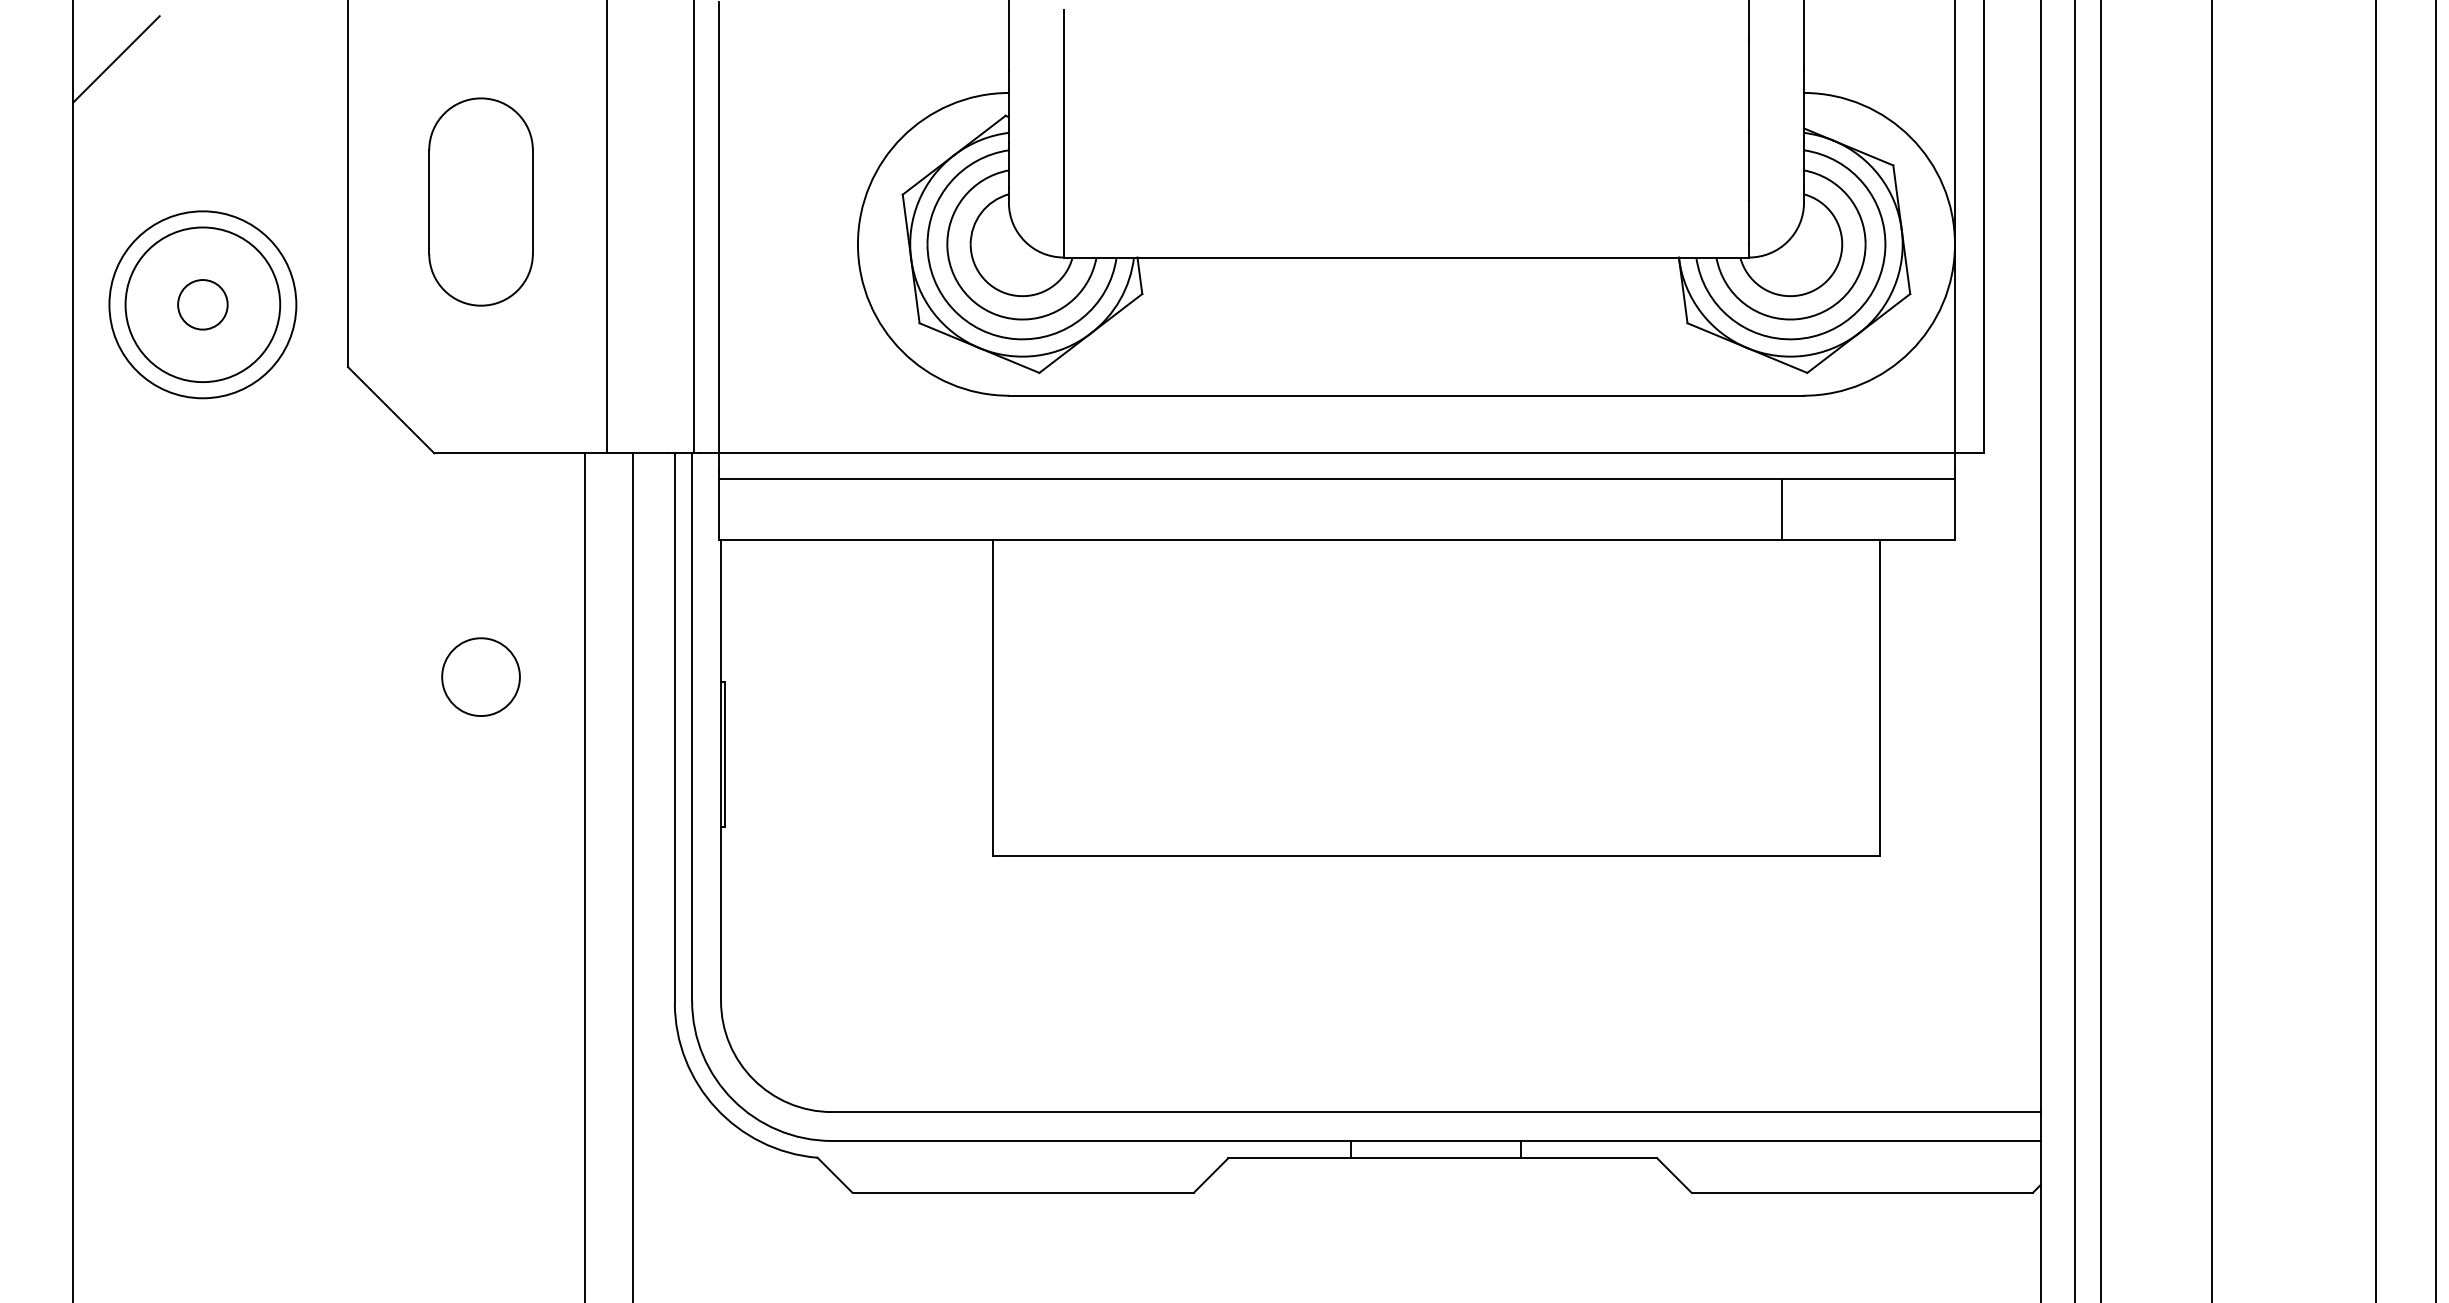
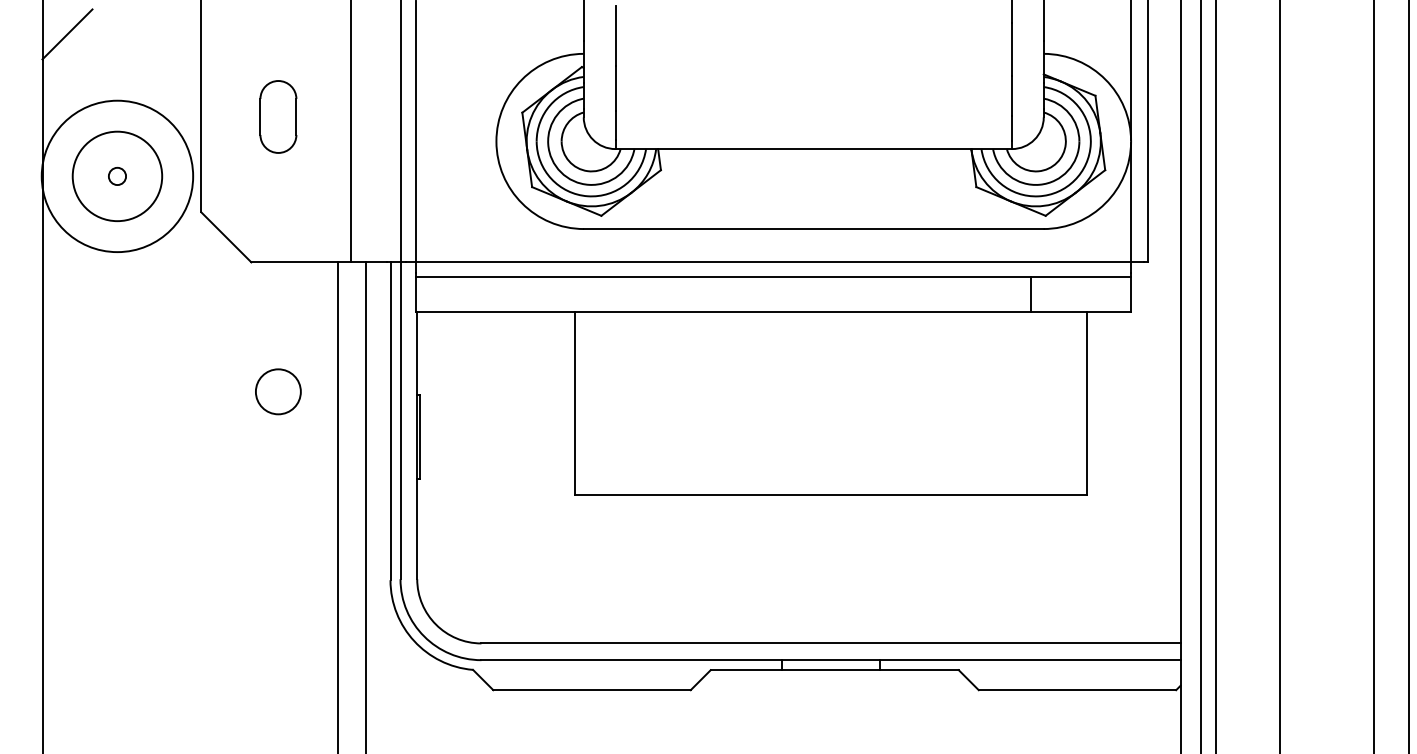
part: (481, 201) -> (278, 116), size x0.6
circle: (202, 304) -> (117, 176), size x0.6
circle: (202, 304) -> (117, 176), size x1.4

